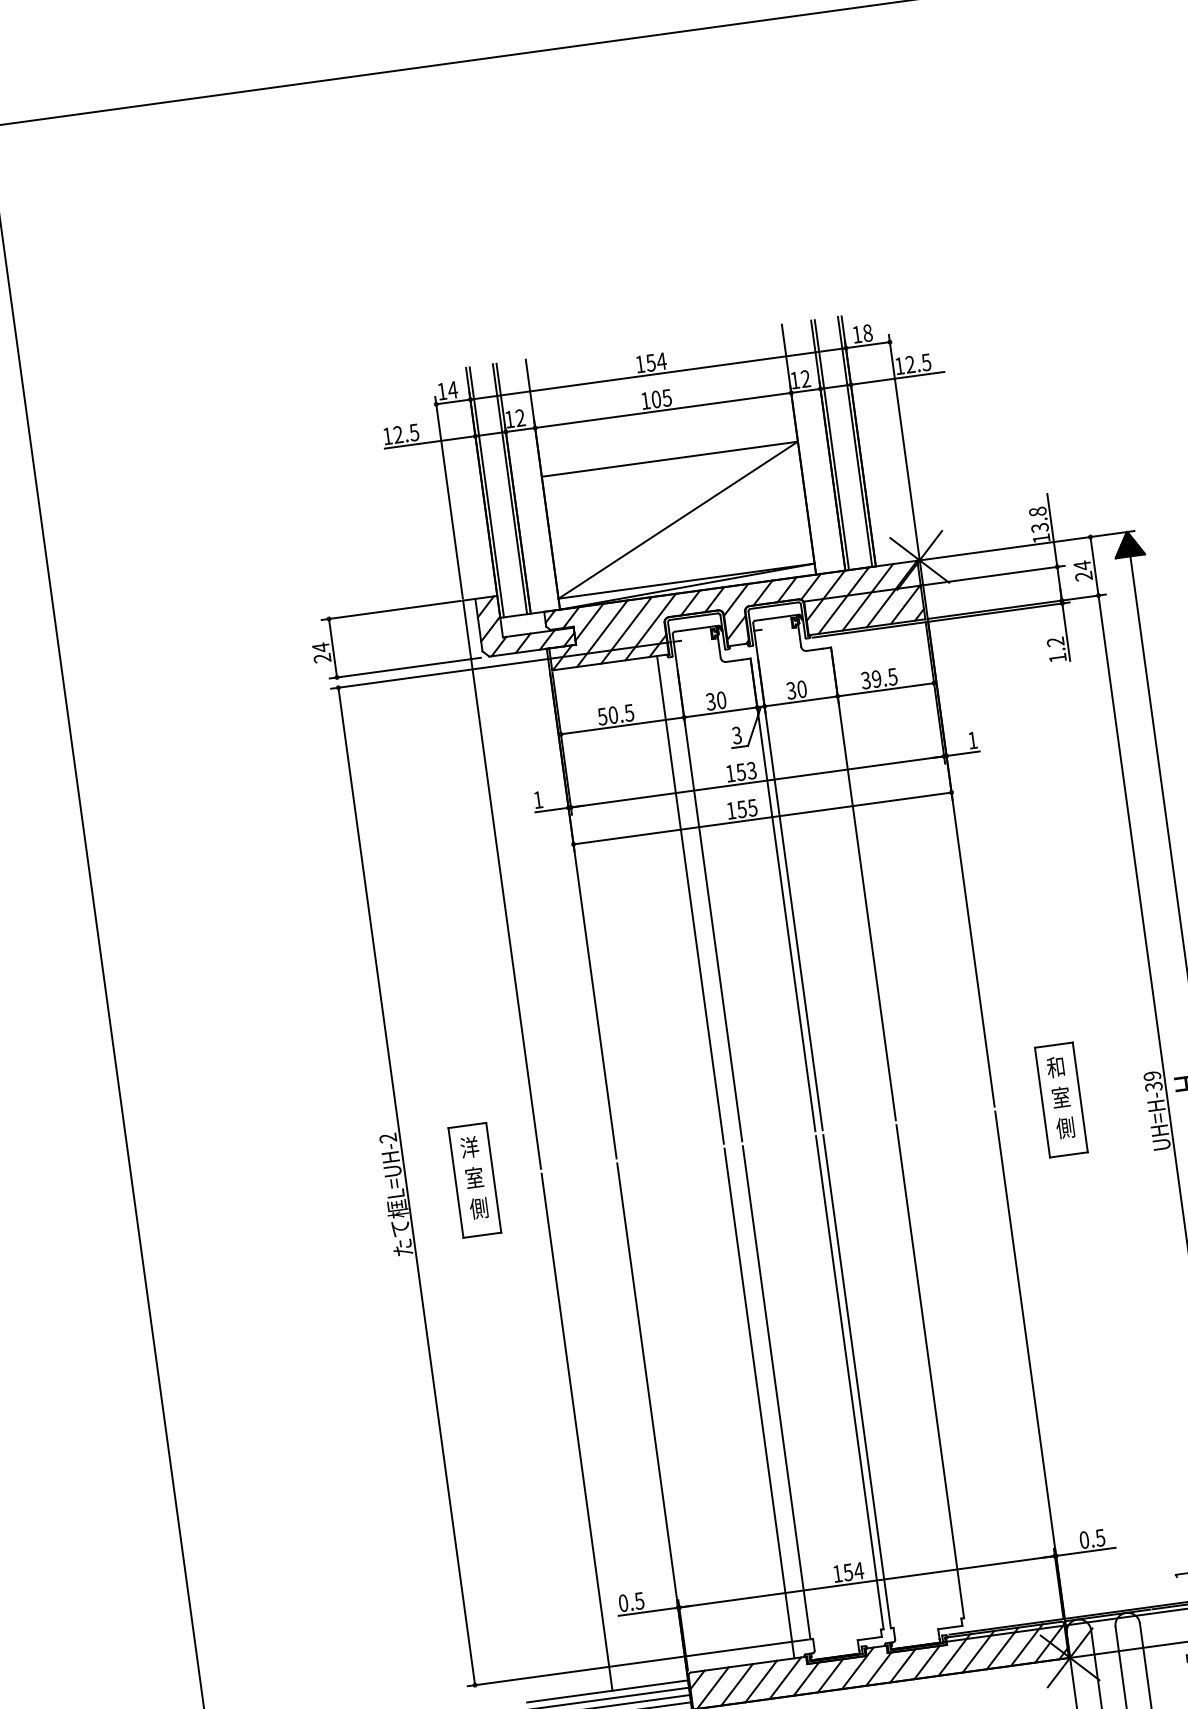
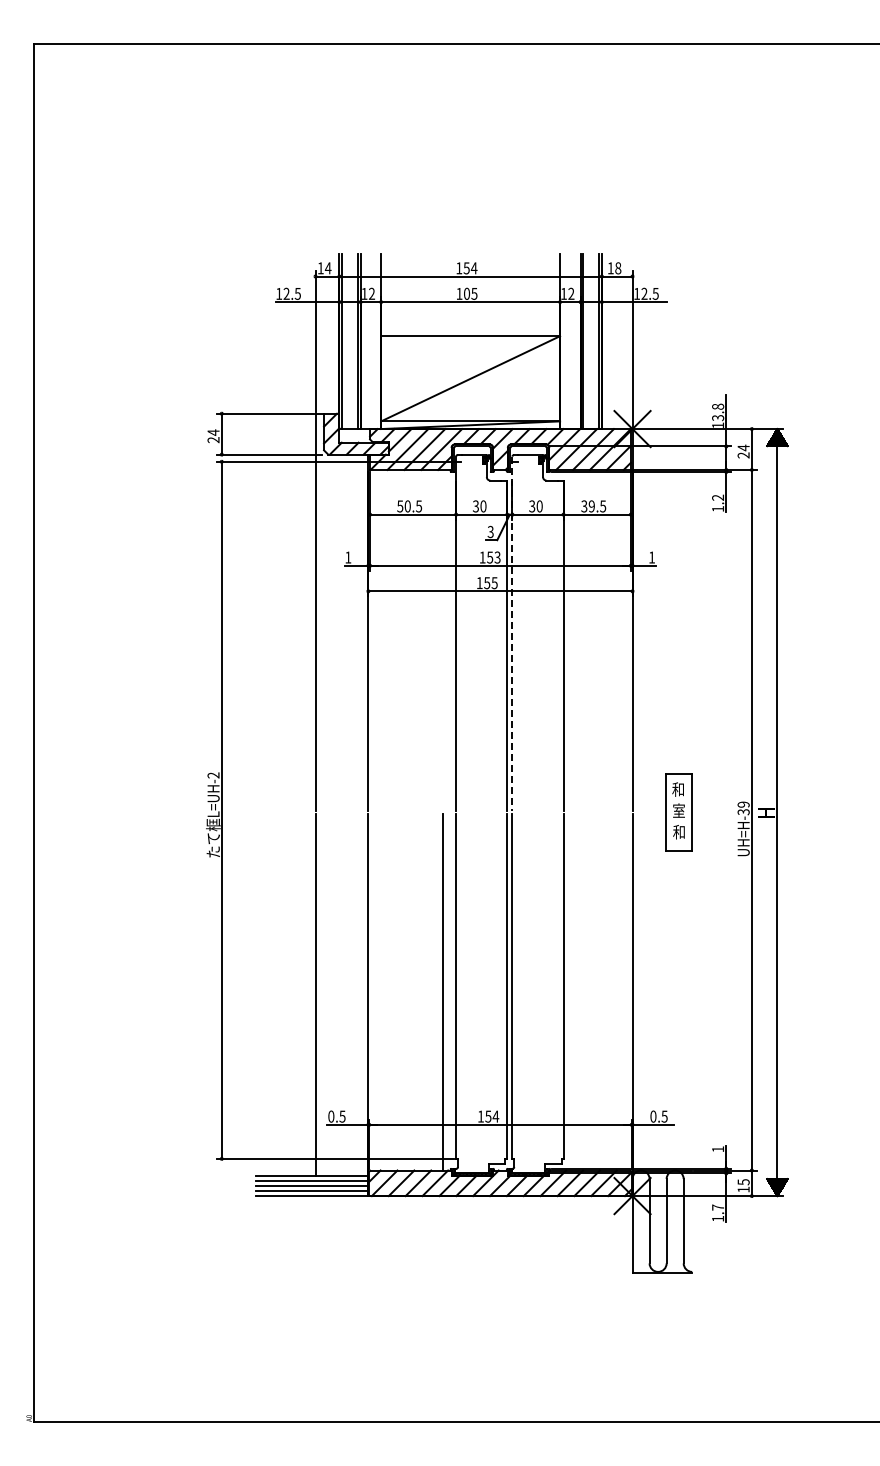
line: (788, 877) -> (512, 634), solid -> dashed
line: (690, 898) -> (443, 639), removed
text: (1065, 1127) -> (679, 831), 側 -> 和
part: (474, 1180) -> (268, 812), removed

